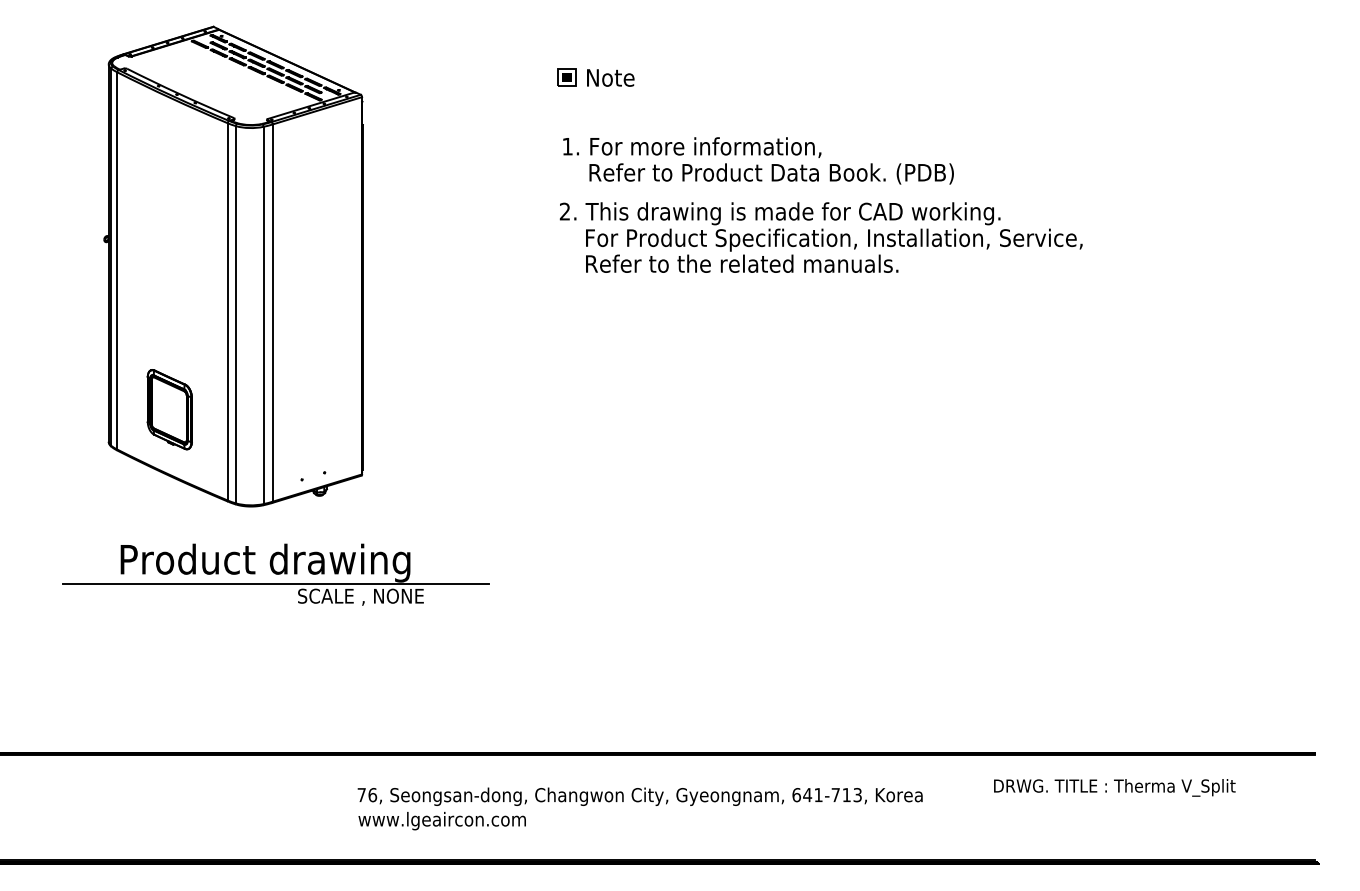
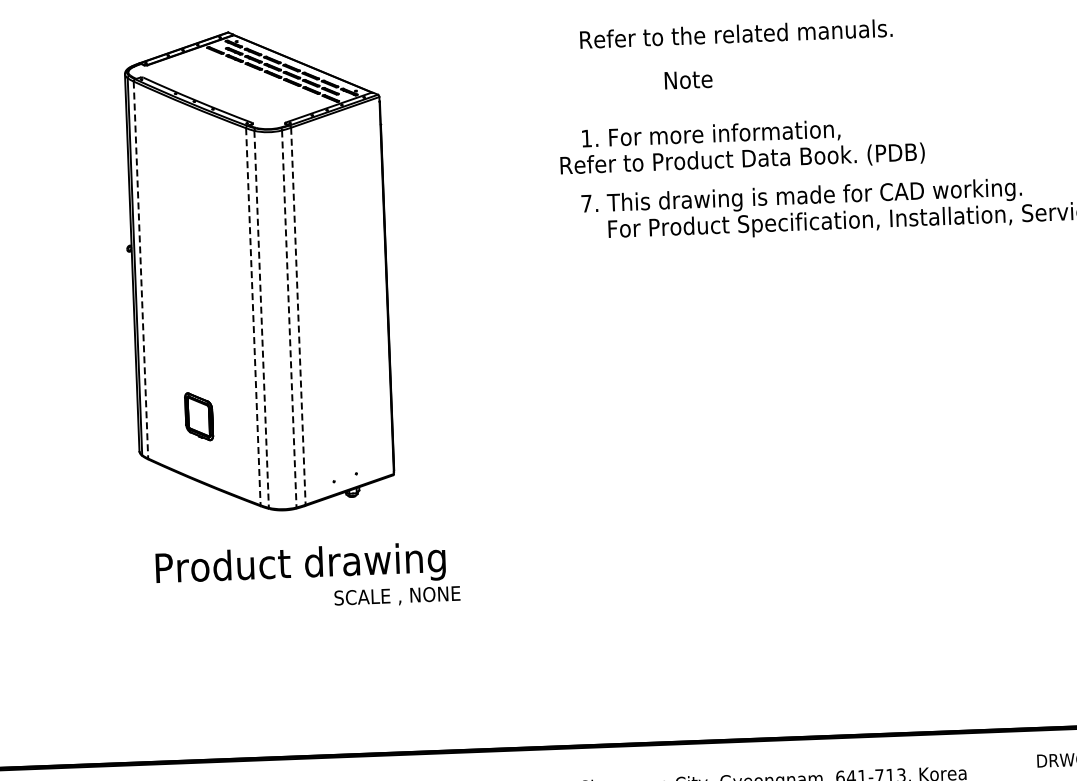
part: (566, 77) -> (582, 69), removed
text: (610, 77) -> (688, 79), moved
text: (771, 173) -> (742, 159), moved
text: (564, 211) -> (586, 203), 2. -> 7.
line: (117, 260) -> (141, 269), solid -> dashed
text: (742, 263) -> (736, 33), moved
line: (227, 311) -> (253, 316), solid -> dashed
line: (272, 313) -> (298, 316), solid -> dashed
line: (235, 314) -> (261, 319), solid -> dashed
line: (263, 315) -> (289, 319), solid -> dashed
part: (169, 409) -> (198, 416), size x0.6
line: (275, 583) -> (311, 586), removed

